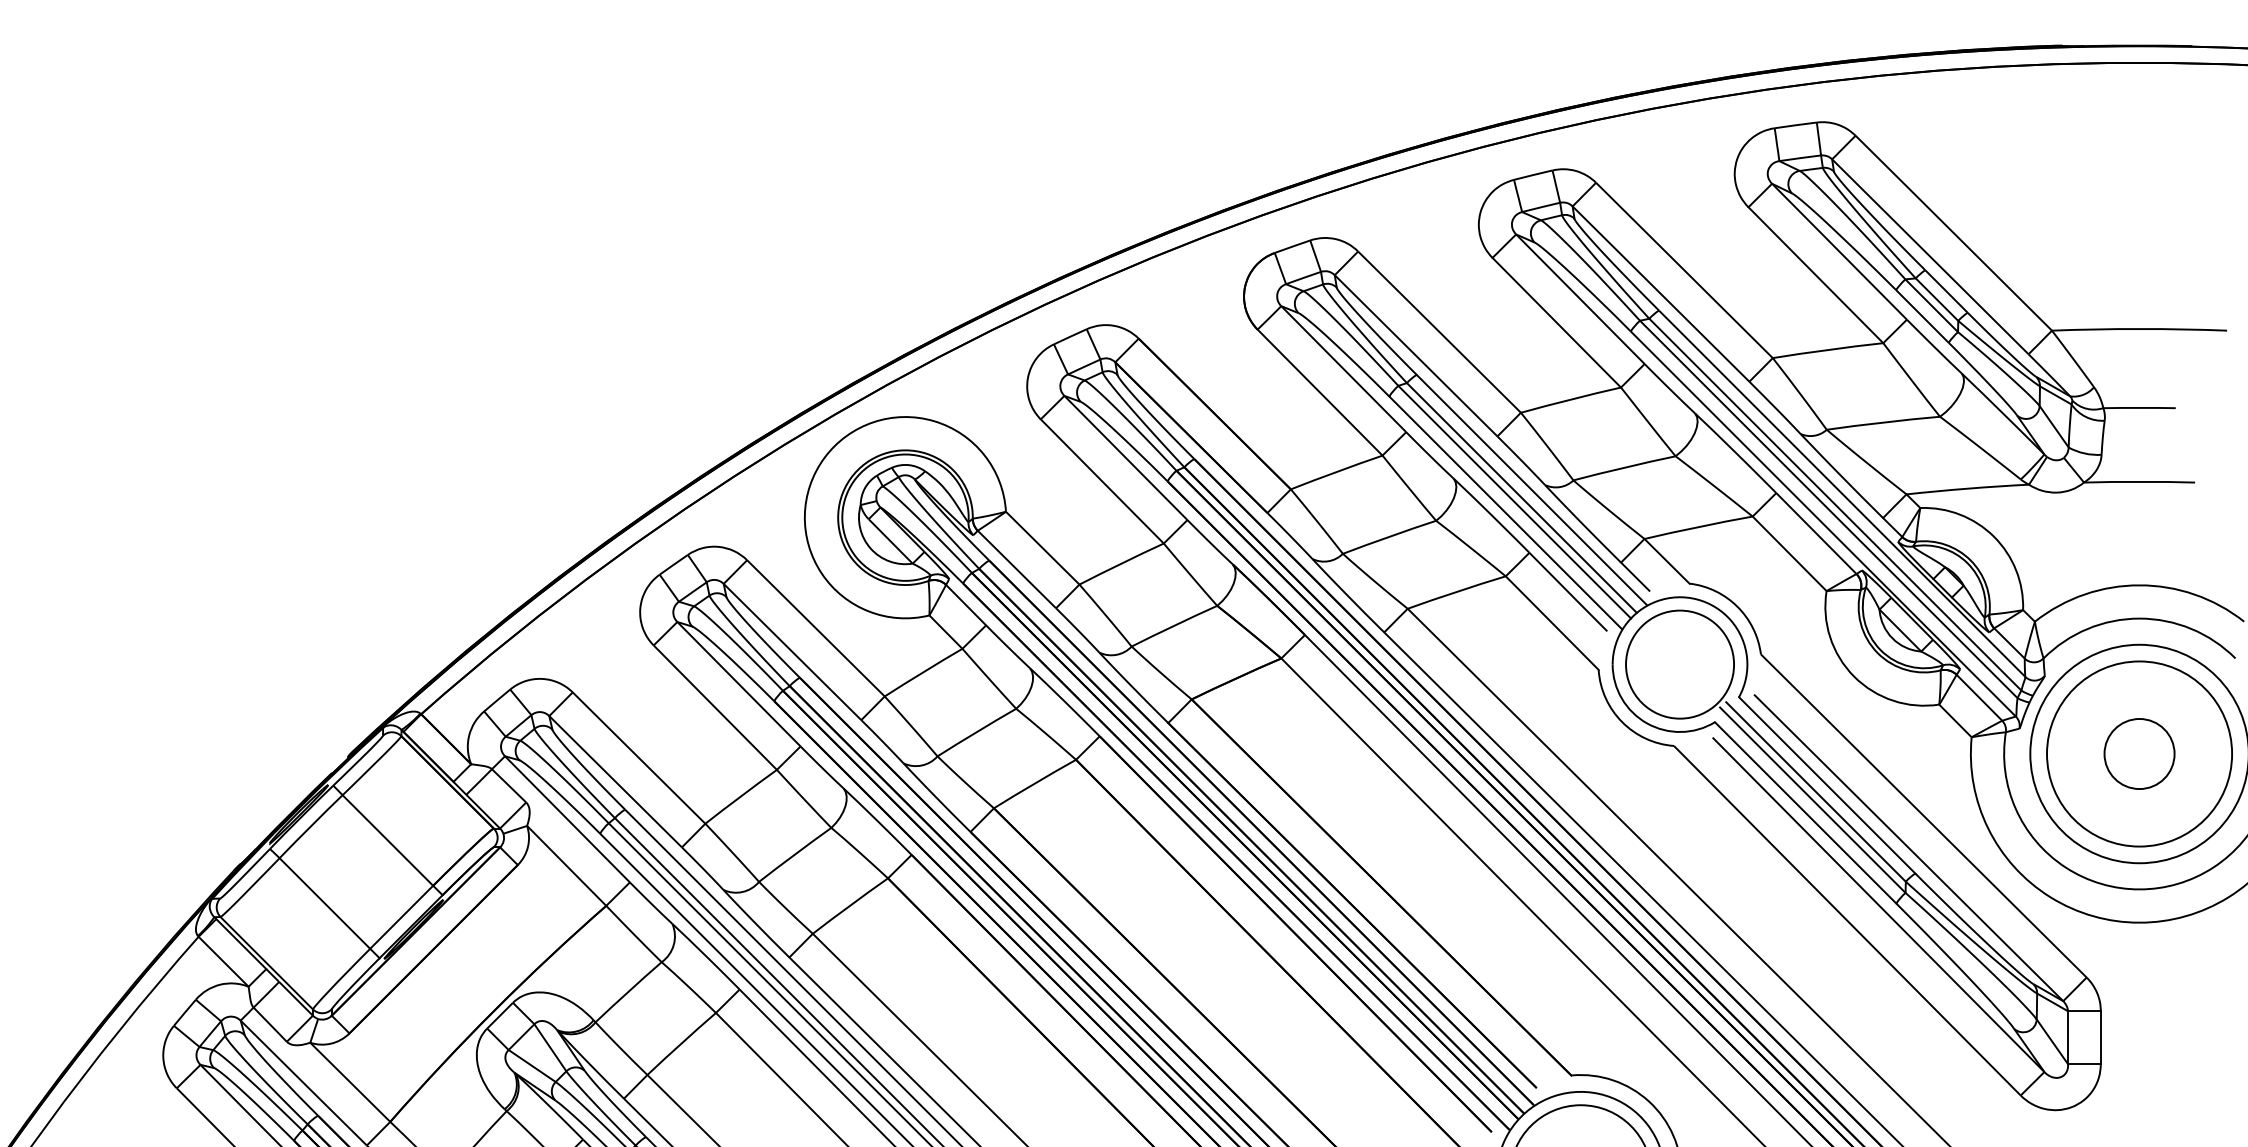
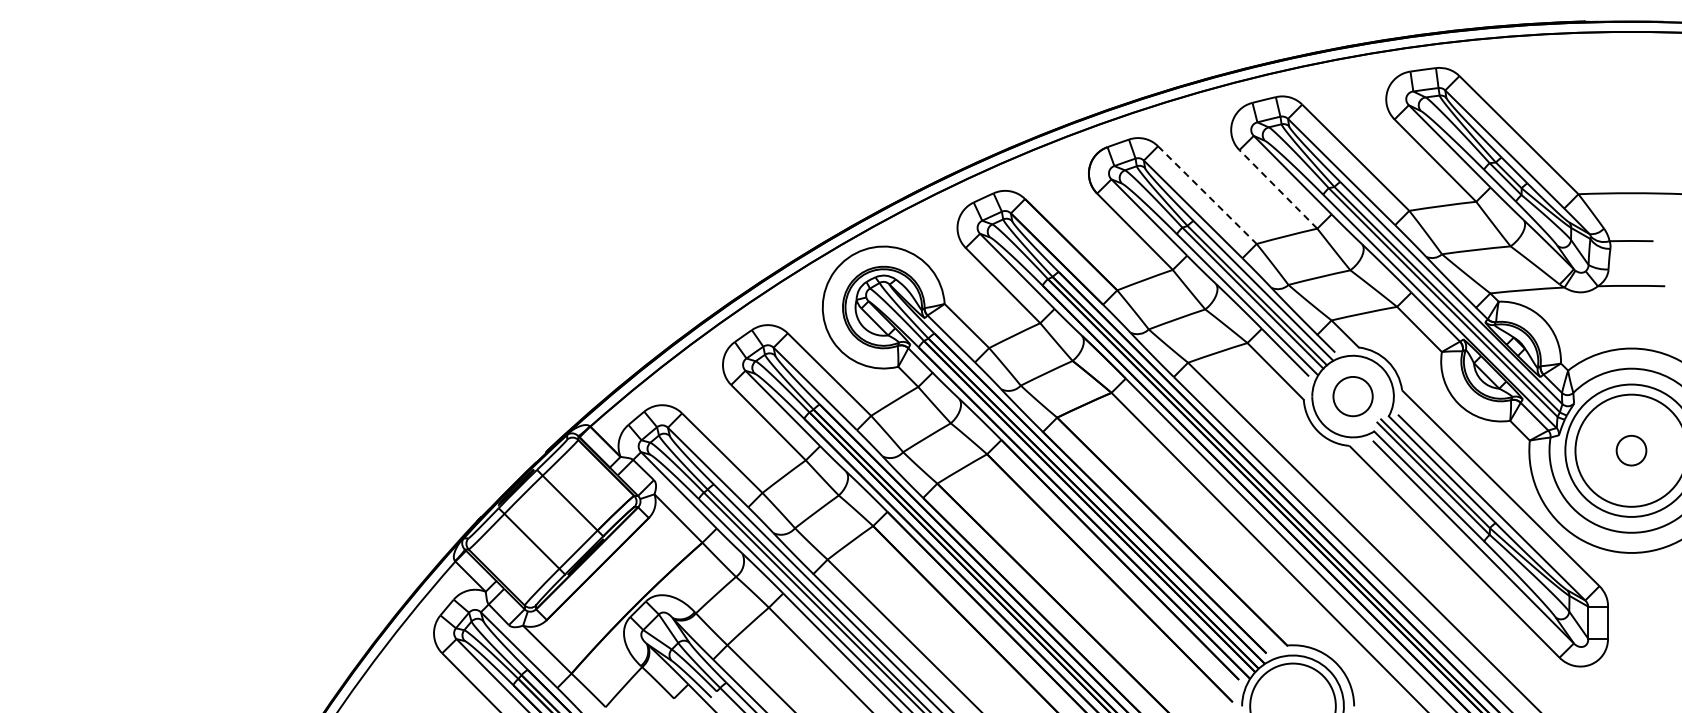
line: (1556, 322) -> (1278, 189), solid -> dashed
line: (1439, 332) -> (1207, 195), solid -> dashed
circle: (1679, 664) -> (1352, 396), size x0.6
circle: (2139, 753) -> (1631, 450), size x0.7

